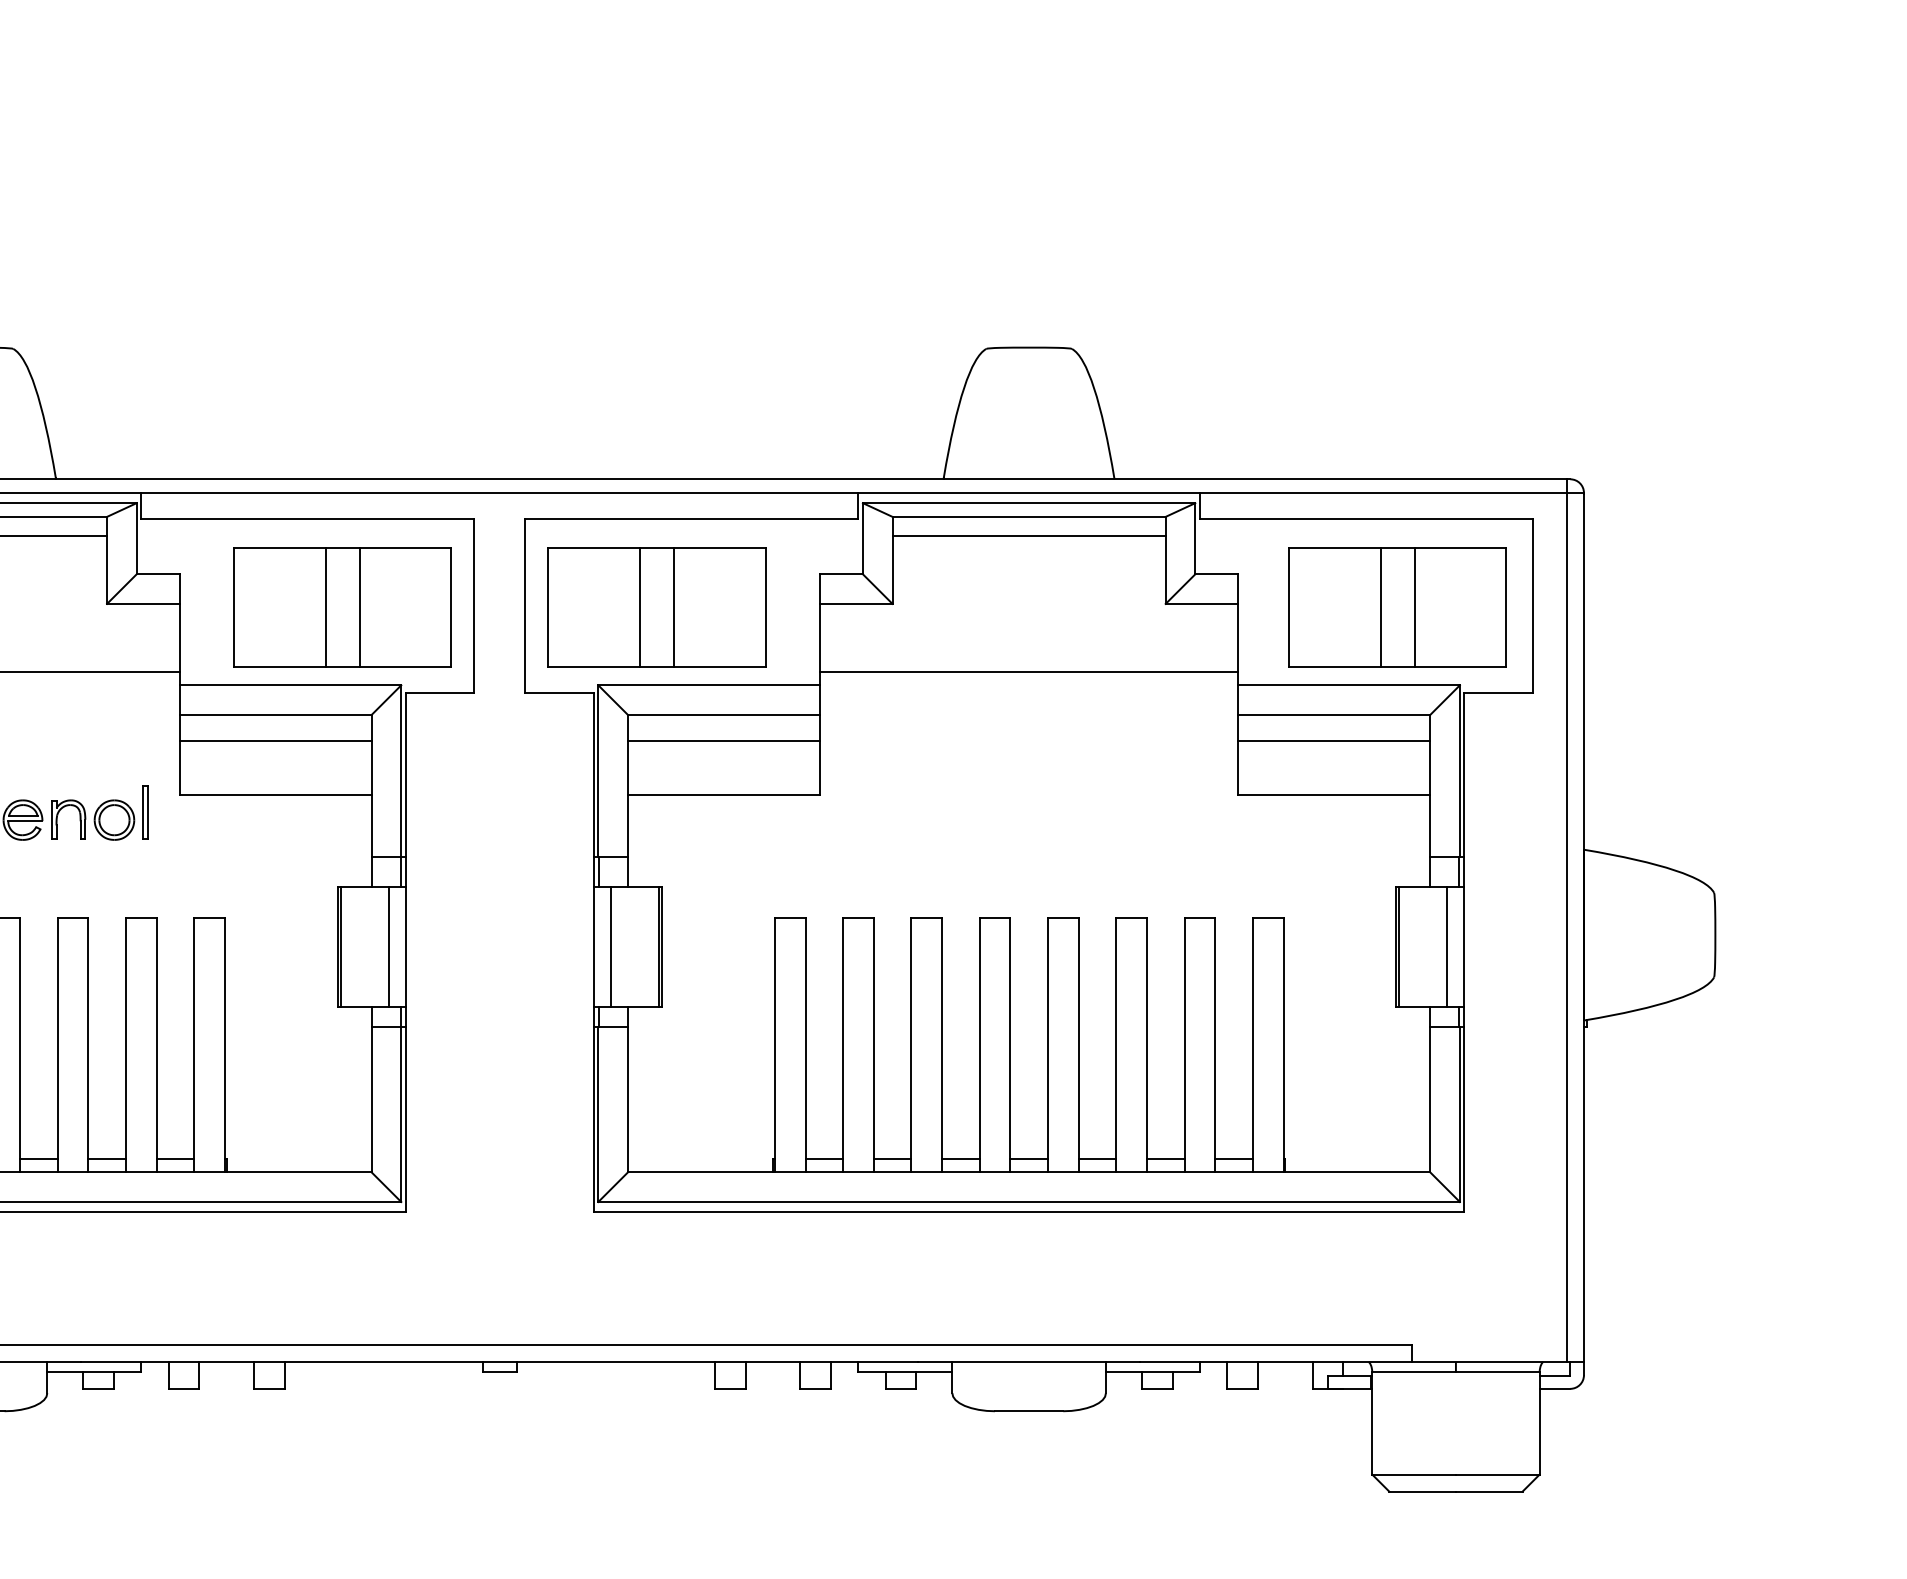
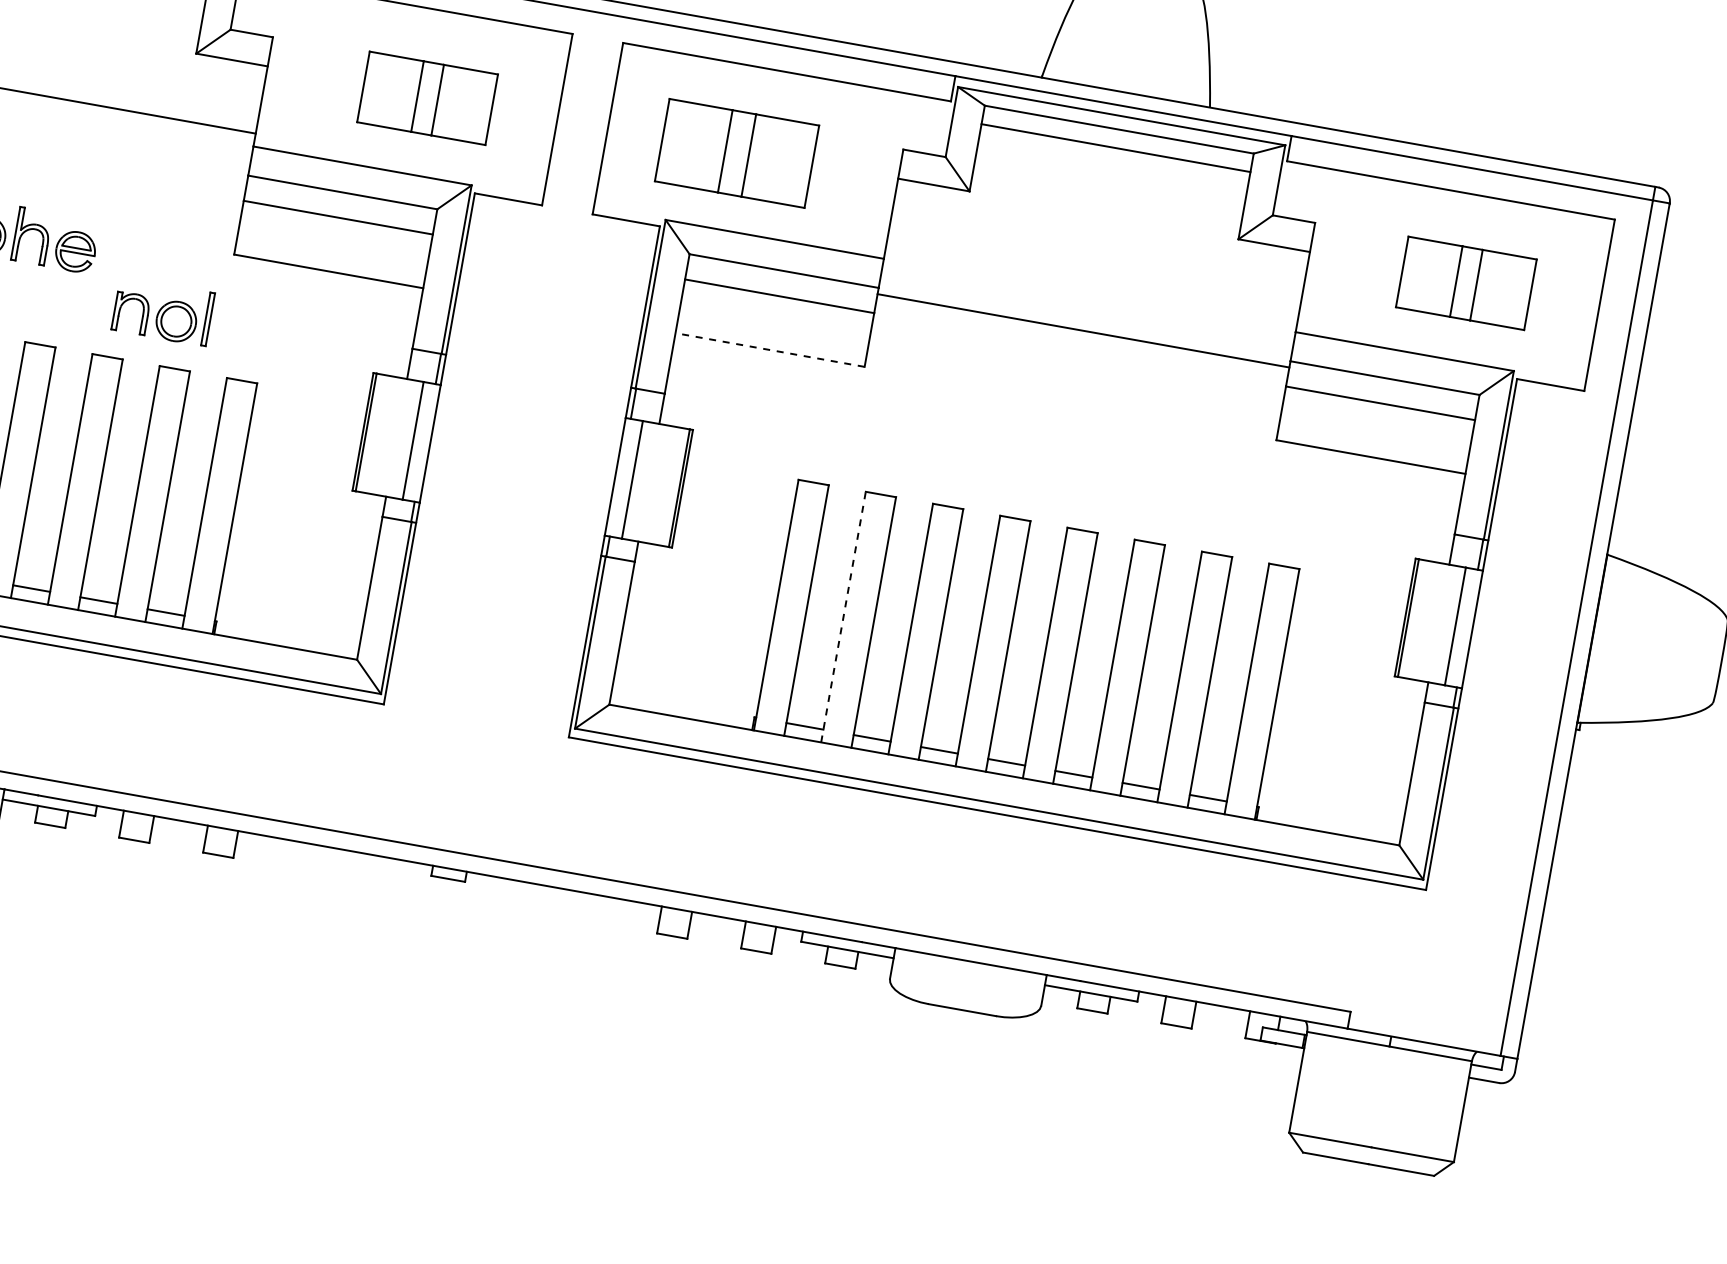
part: (342, 607) -> (427, 98), size x0.6
part: (656, 607) -> (736, 153), size x0.7
part: (1397, 607) -> (1466, 283), size x0.6
line: (1029, 672) -> (1083, 331), moved
line: (723, 795) -> (769, 350), solid -> dashed
part: (99, 812) -> (162, 311), moved
line: (843, 1044) -> (844, 616), solid -> dashed

